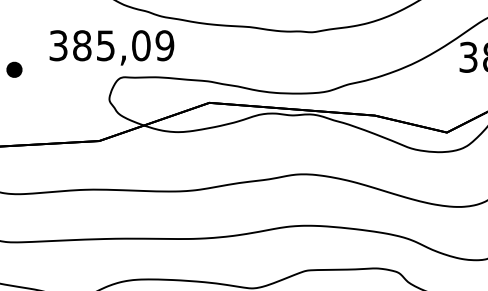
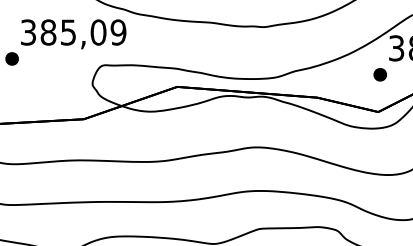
text: (111, 48) -> (73, 34), moved
part: (448, 88) -> (379, 74), added

